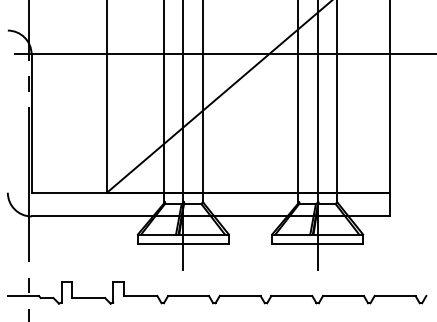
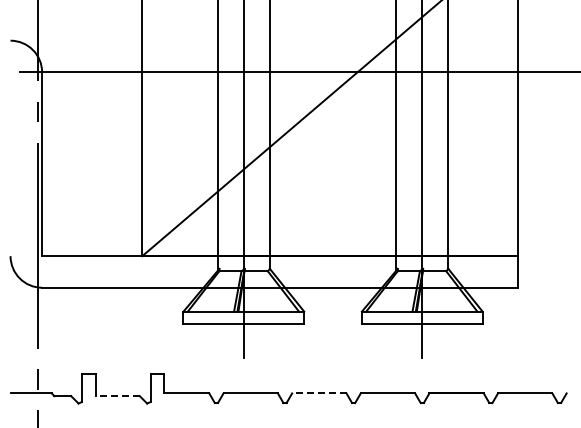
line: (239, 296) -> (318, 393), solid -> dashed
line: (88, 298) -> (117, 396), solid -> dashed

